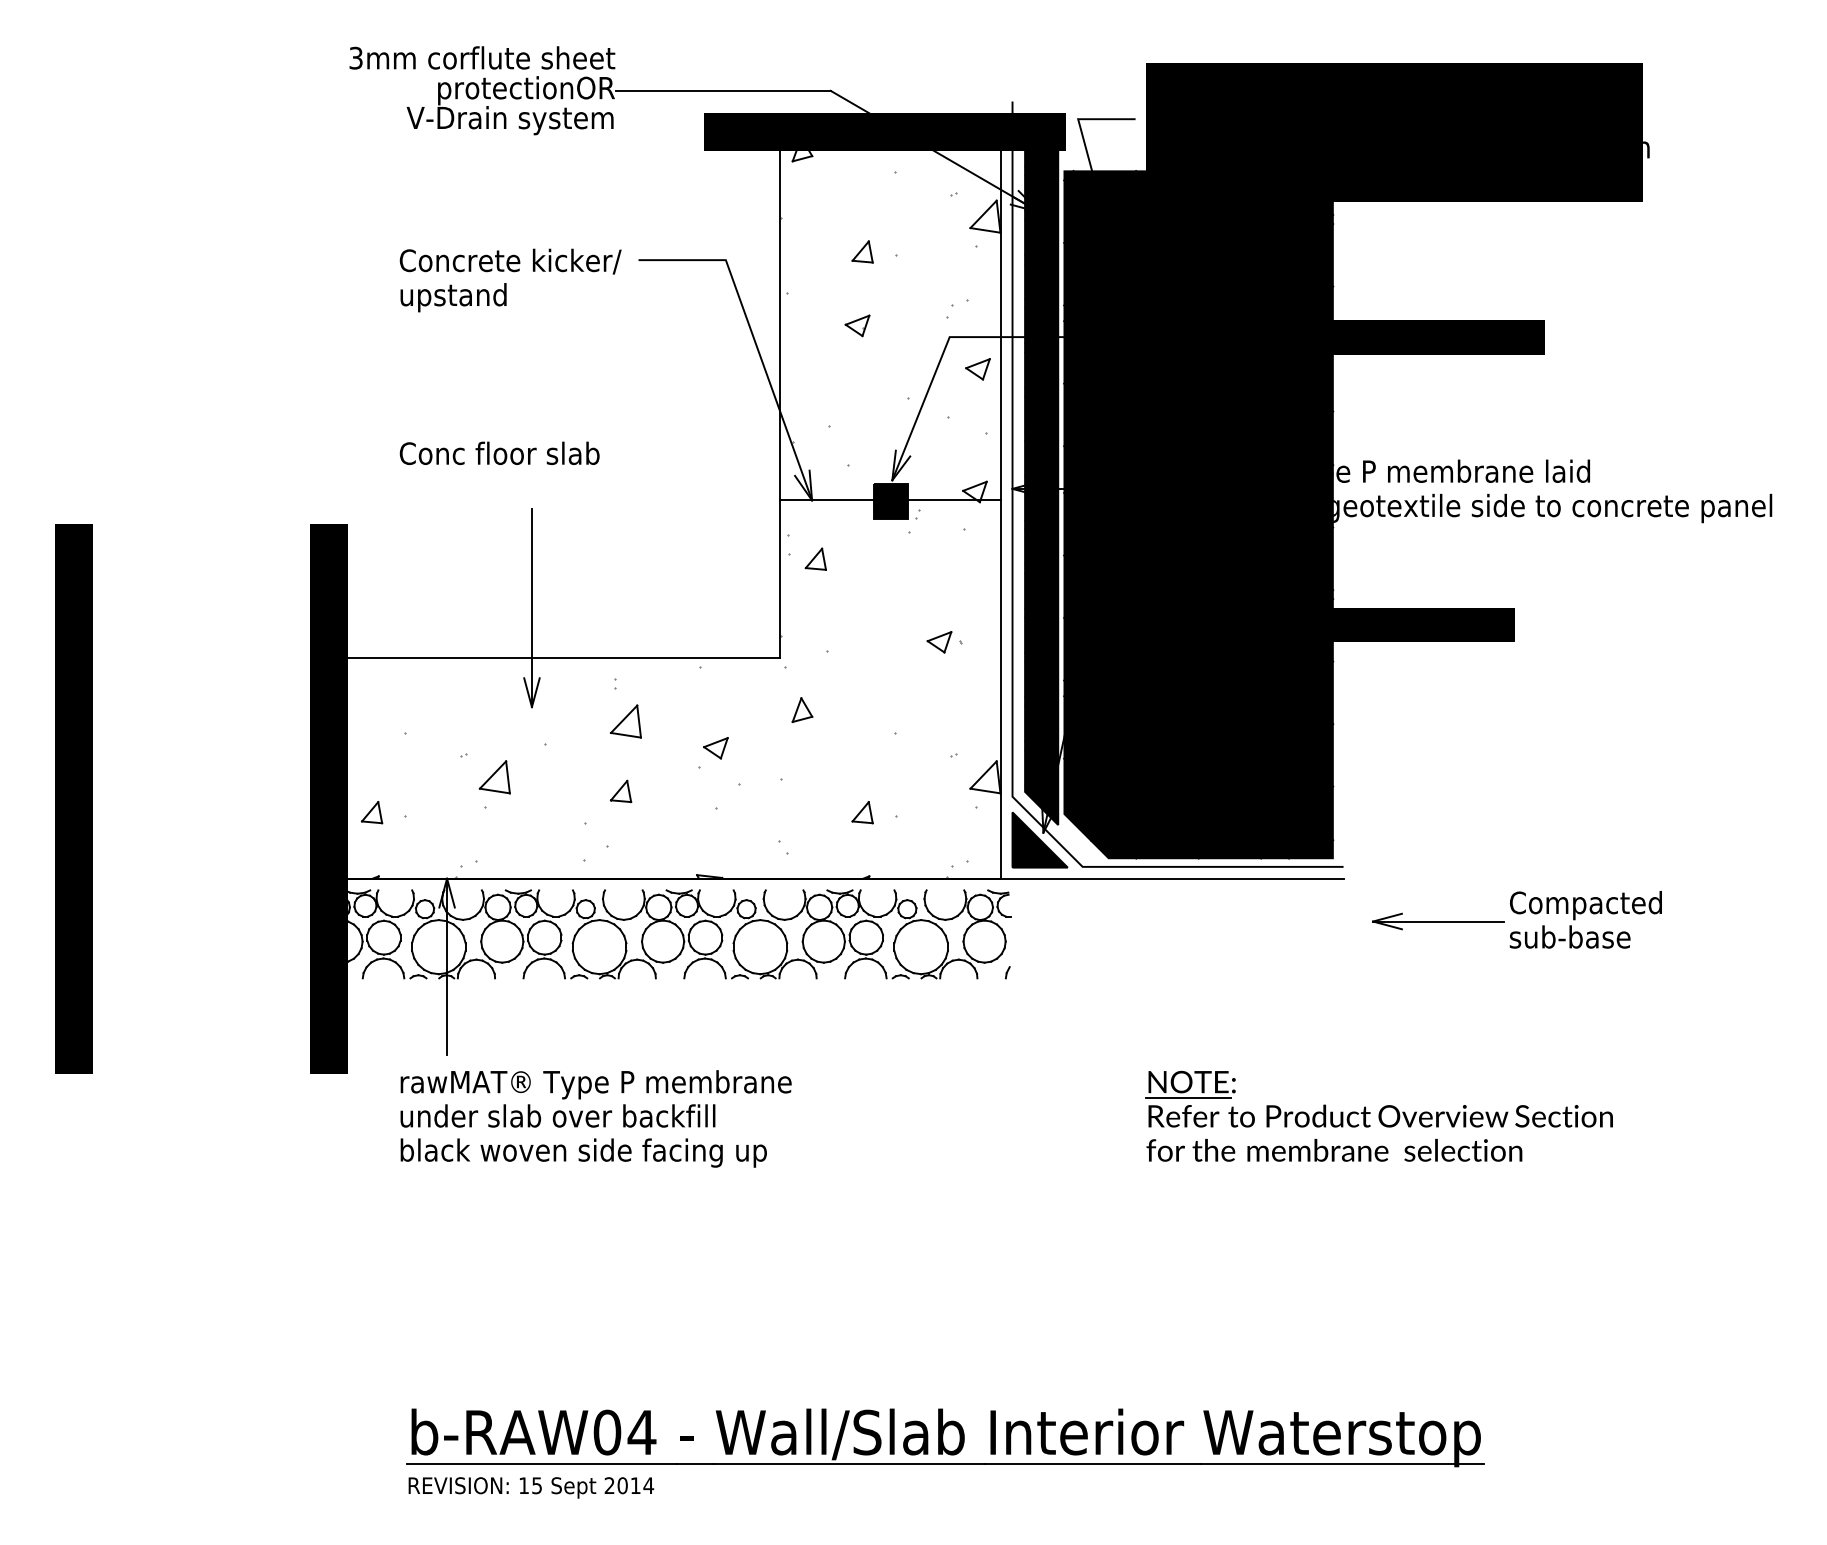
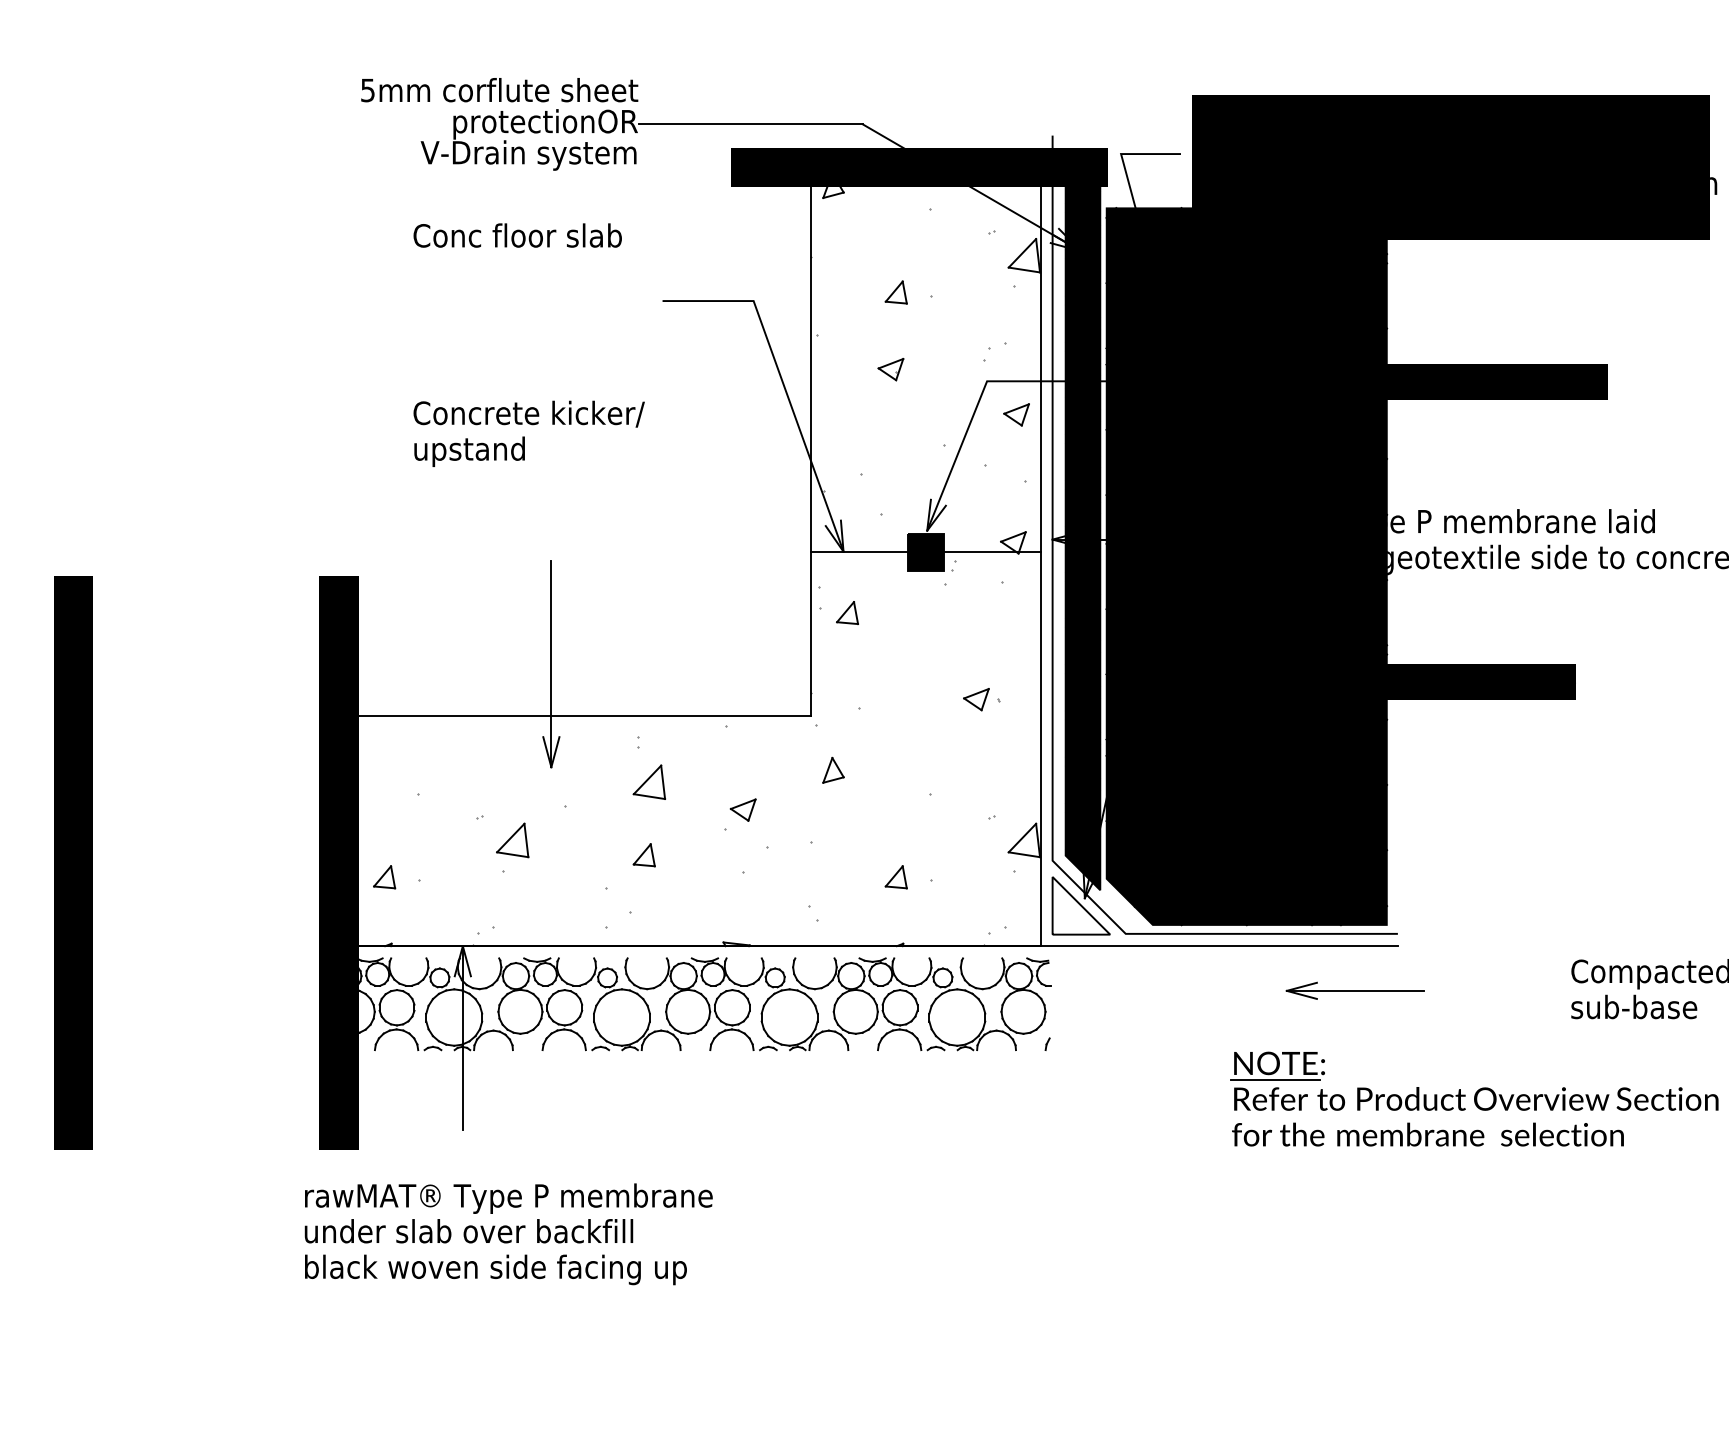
text: (356, 57) -> (368, 89), 3mm -> 5mm
text: (510, 280) -> (528, 433), moved
text: (499, 452) -> (517, 234), moved
fill: (1039, 839) -> (1080, 905), removed
part: (1438, 921) -> (1355, 990), moved
part: (1378, 1115) -> (1473, 1098), moved
text: (595, 1118) -> (508, 1233), moved

